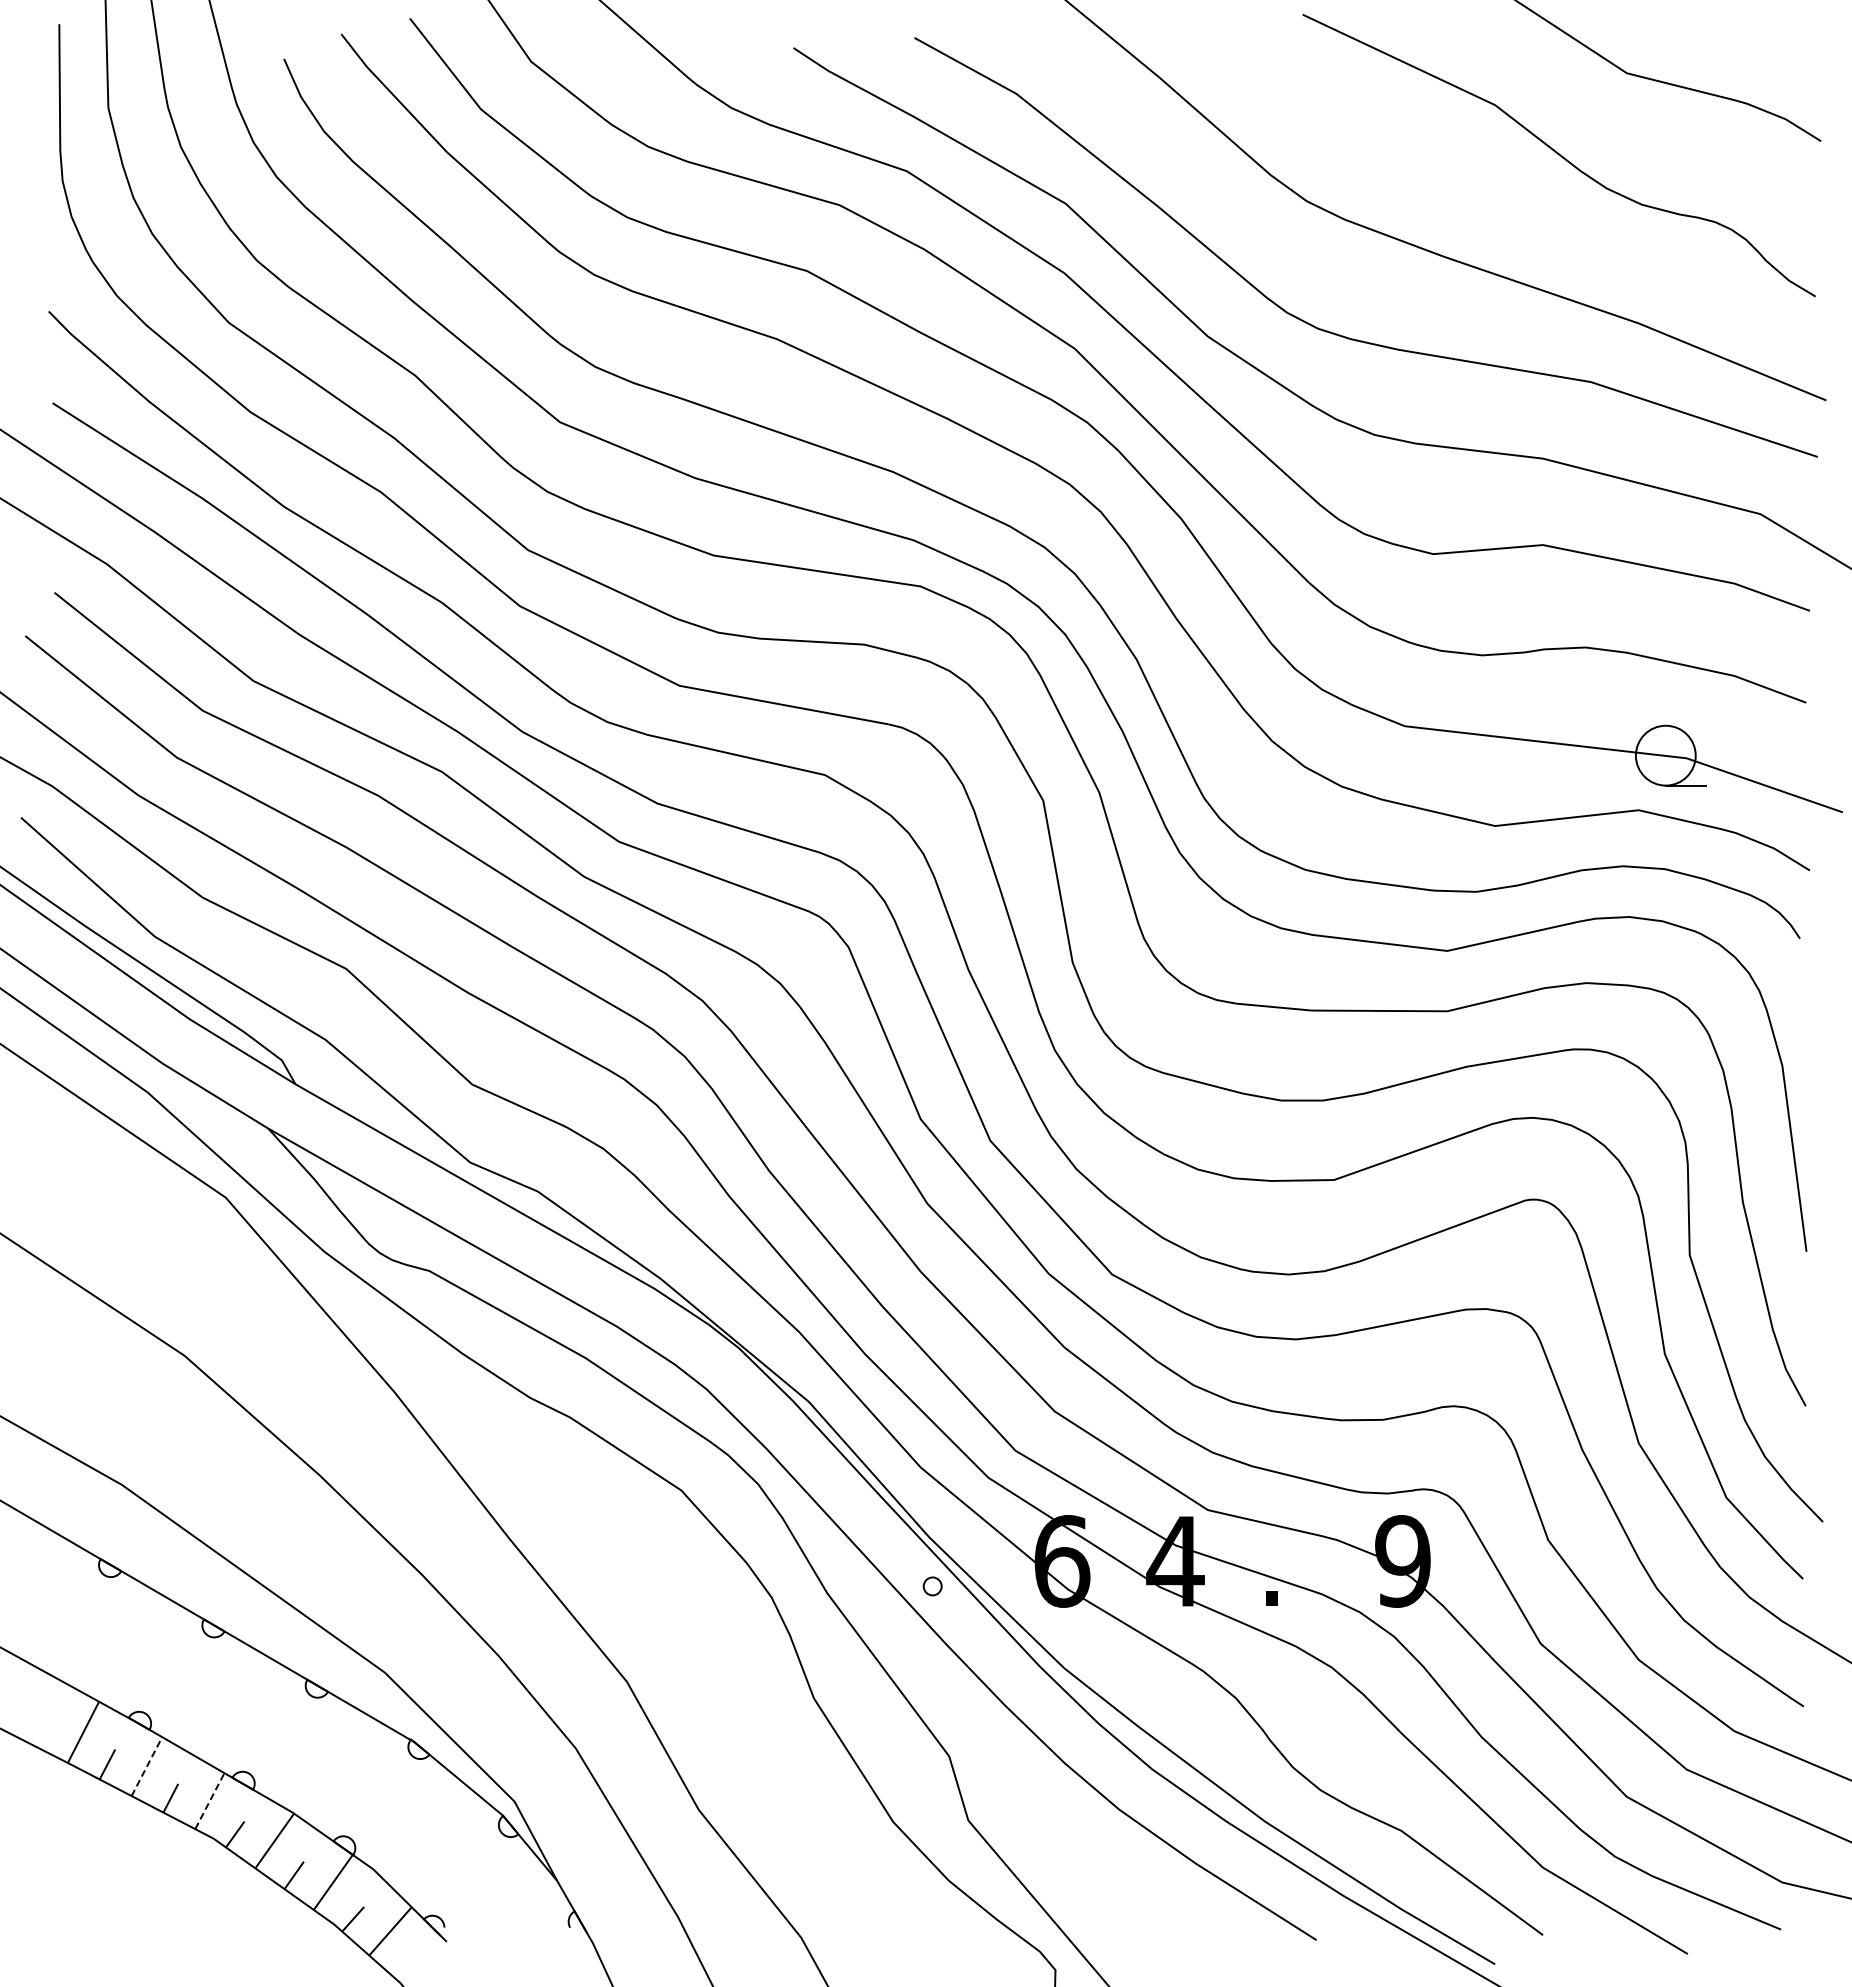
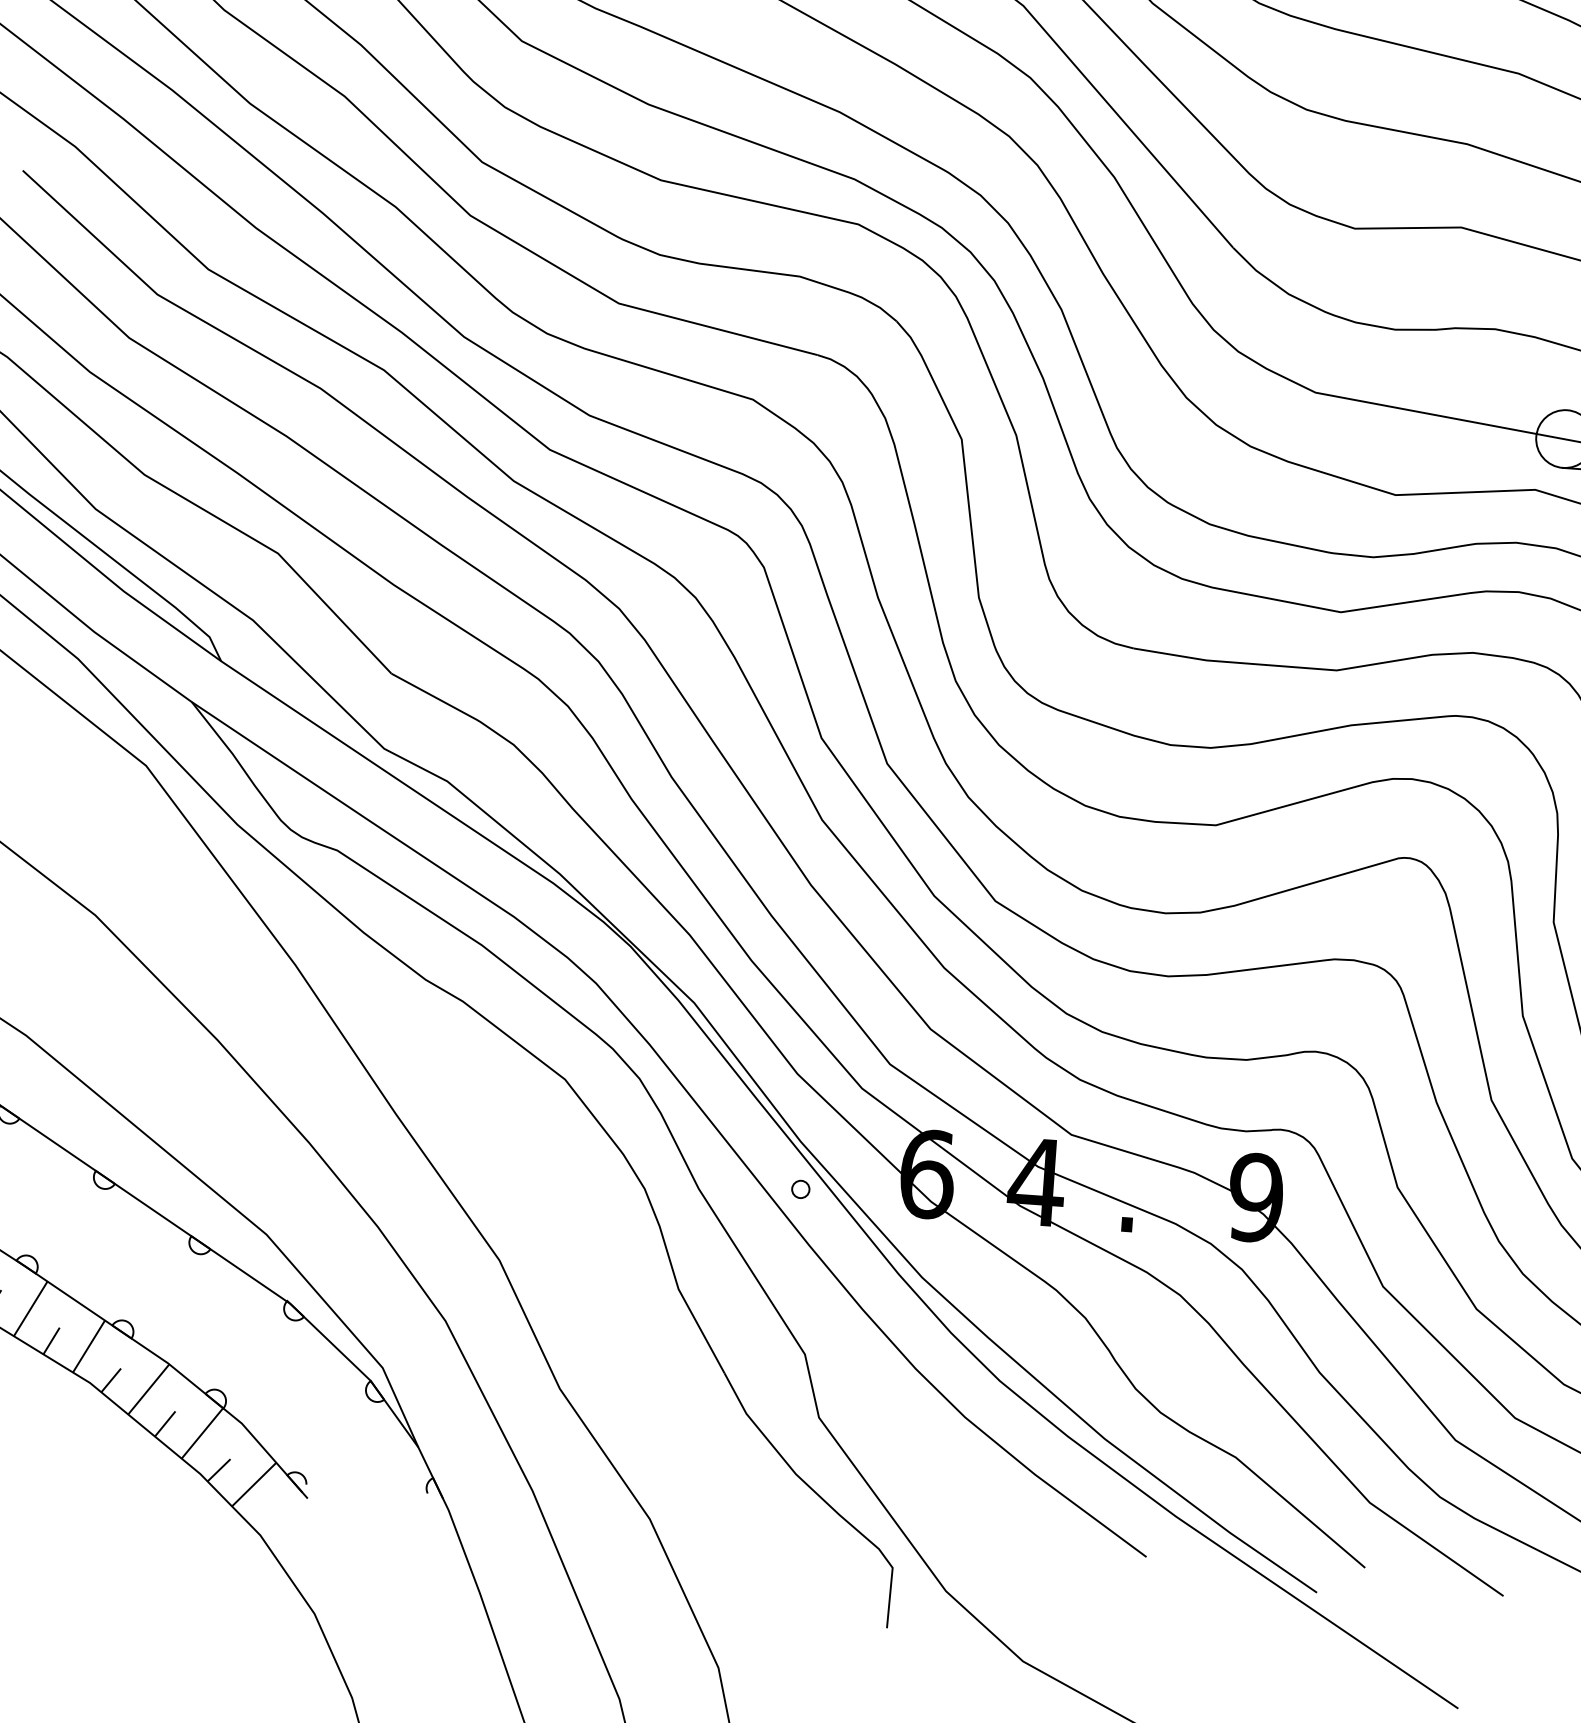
line: (147, 1766) -> (31, 1308), dashed -> solid
line: (209, 1801) -> (88, 1346), dashed -> solid

